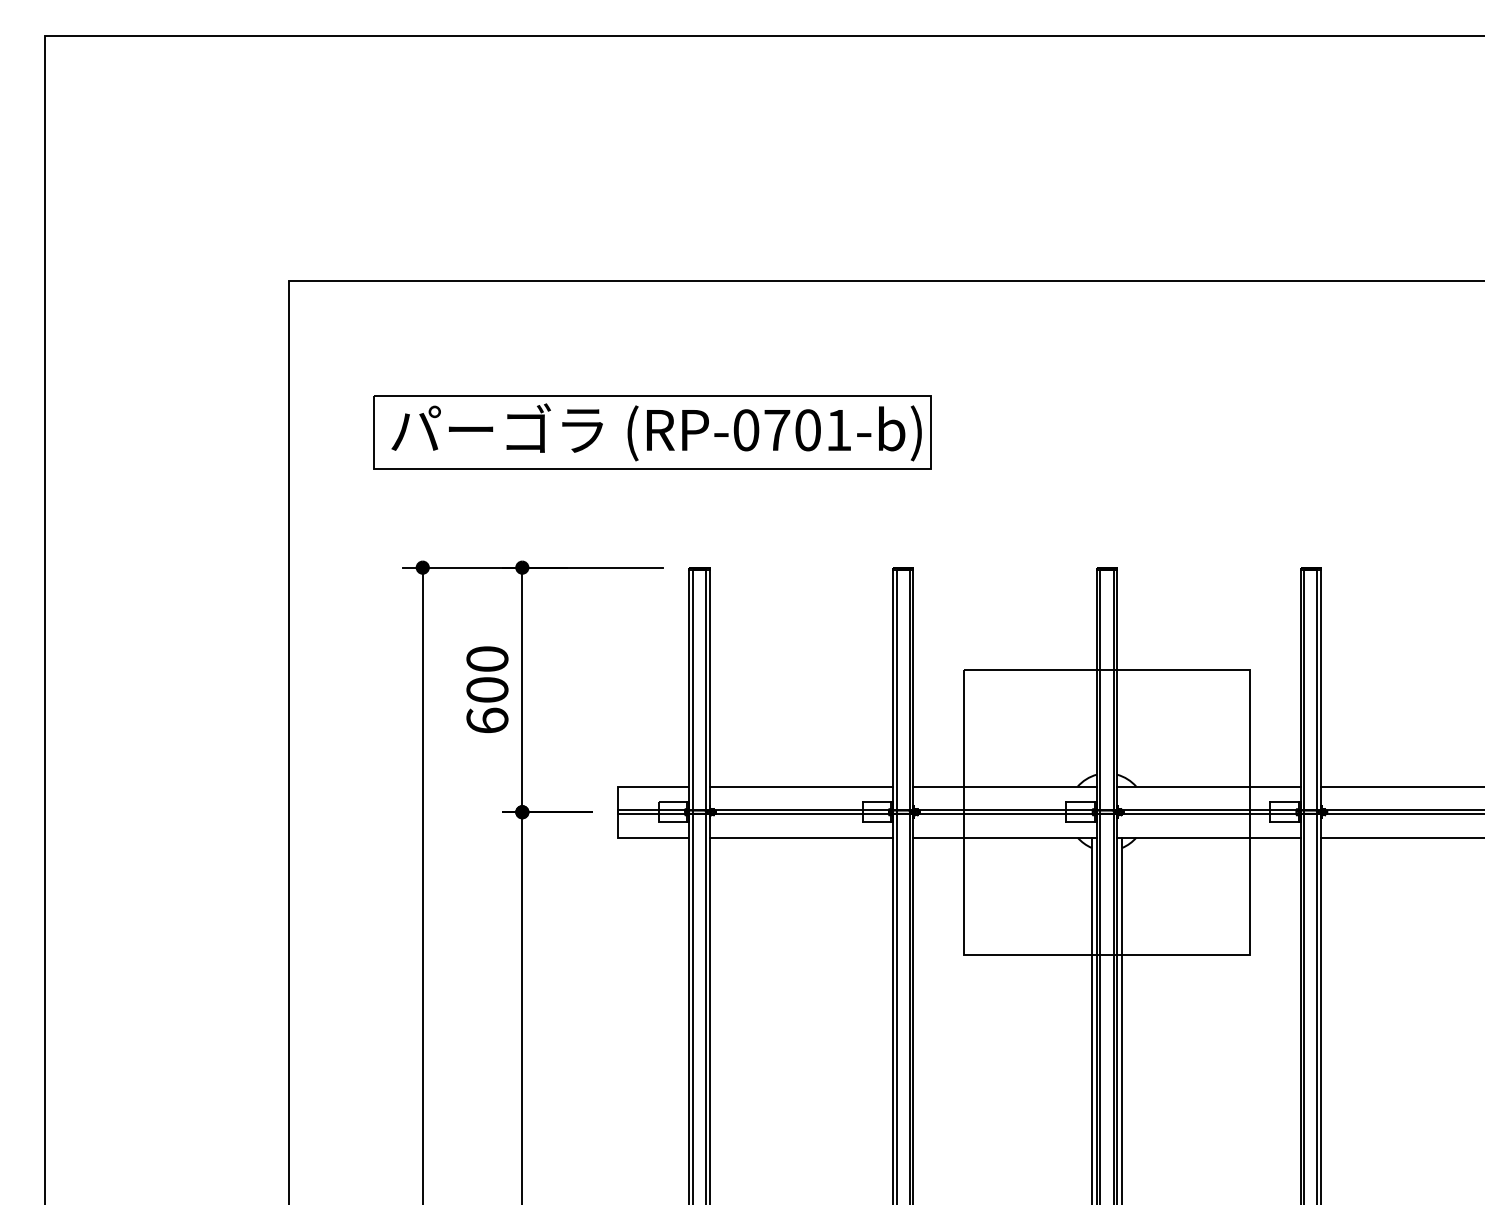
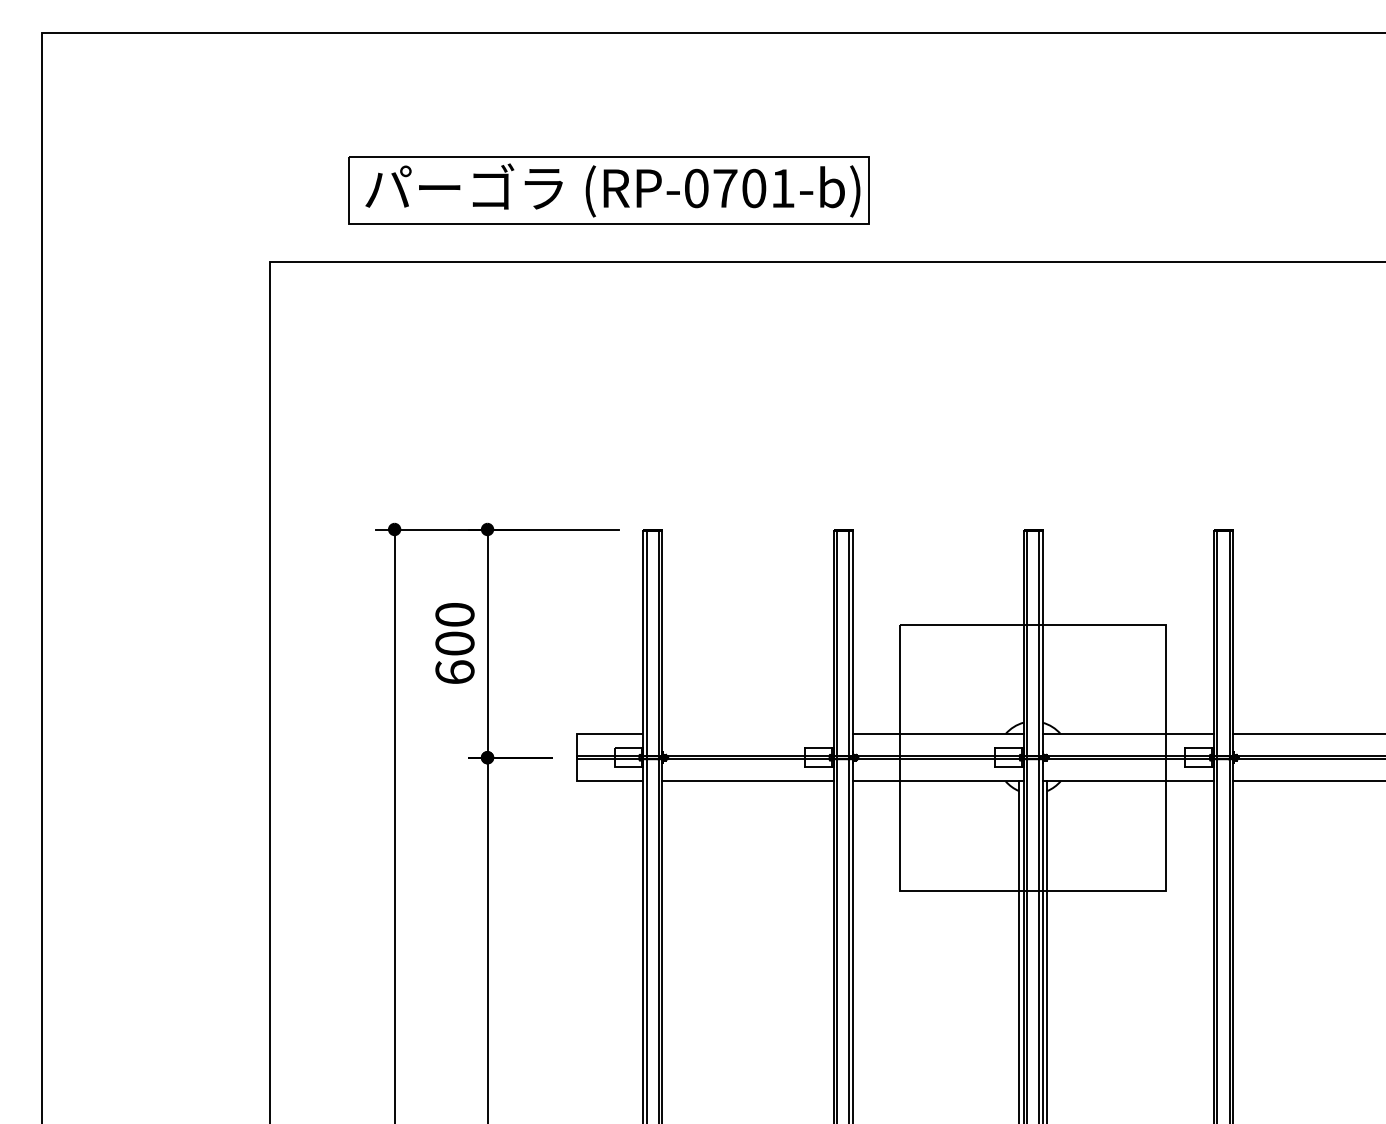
part: (652, 432) -> (609, 190), moved
line: (801, 786) -> (748, 733), removed

